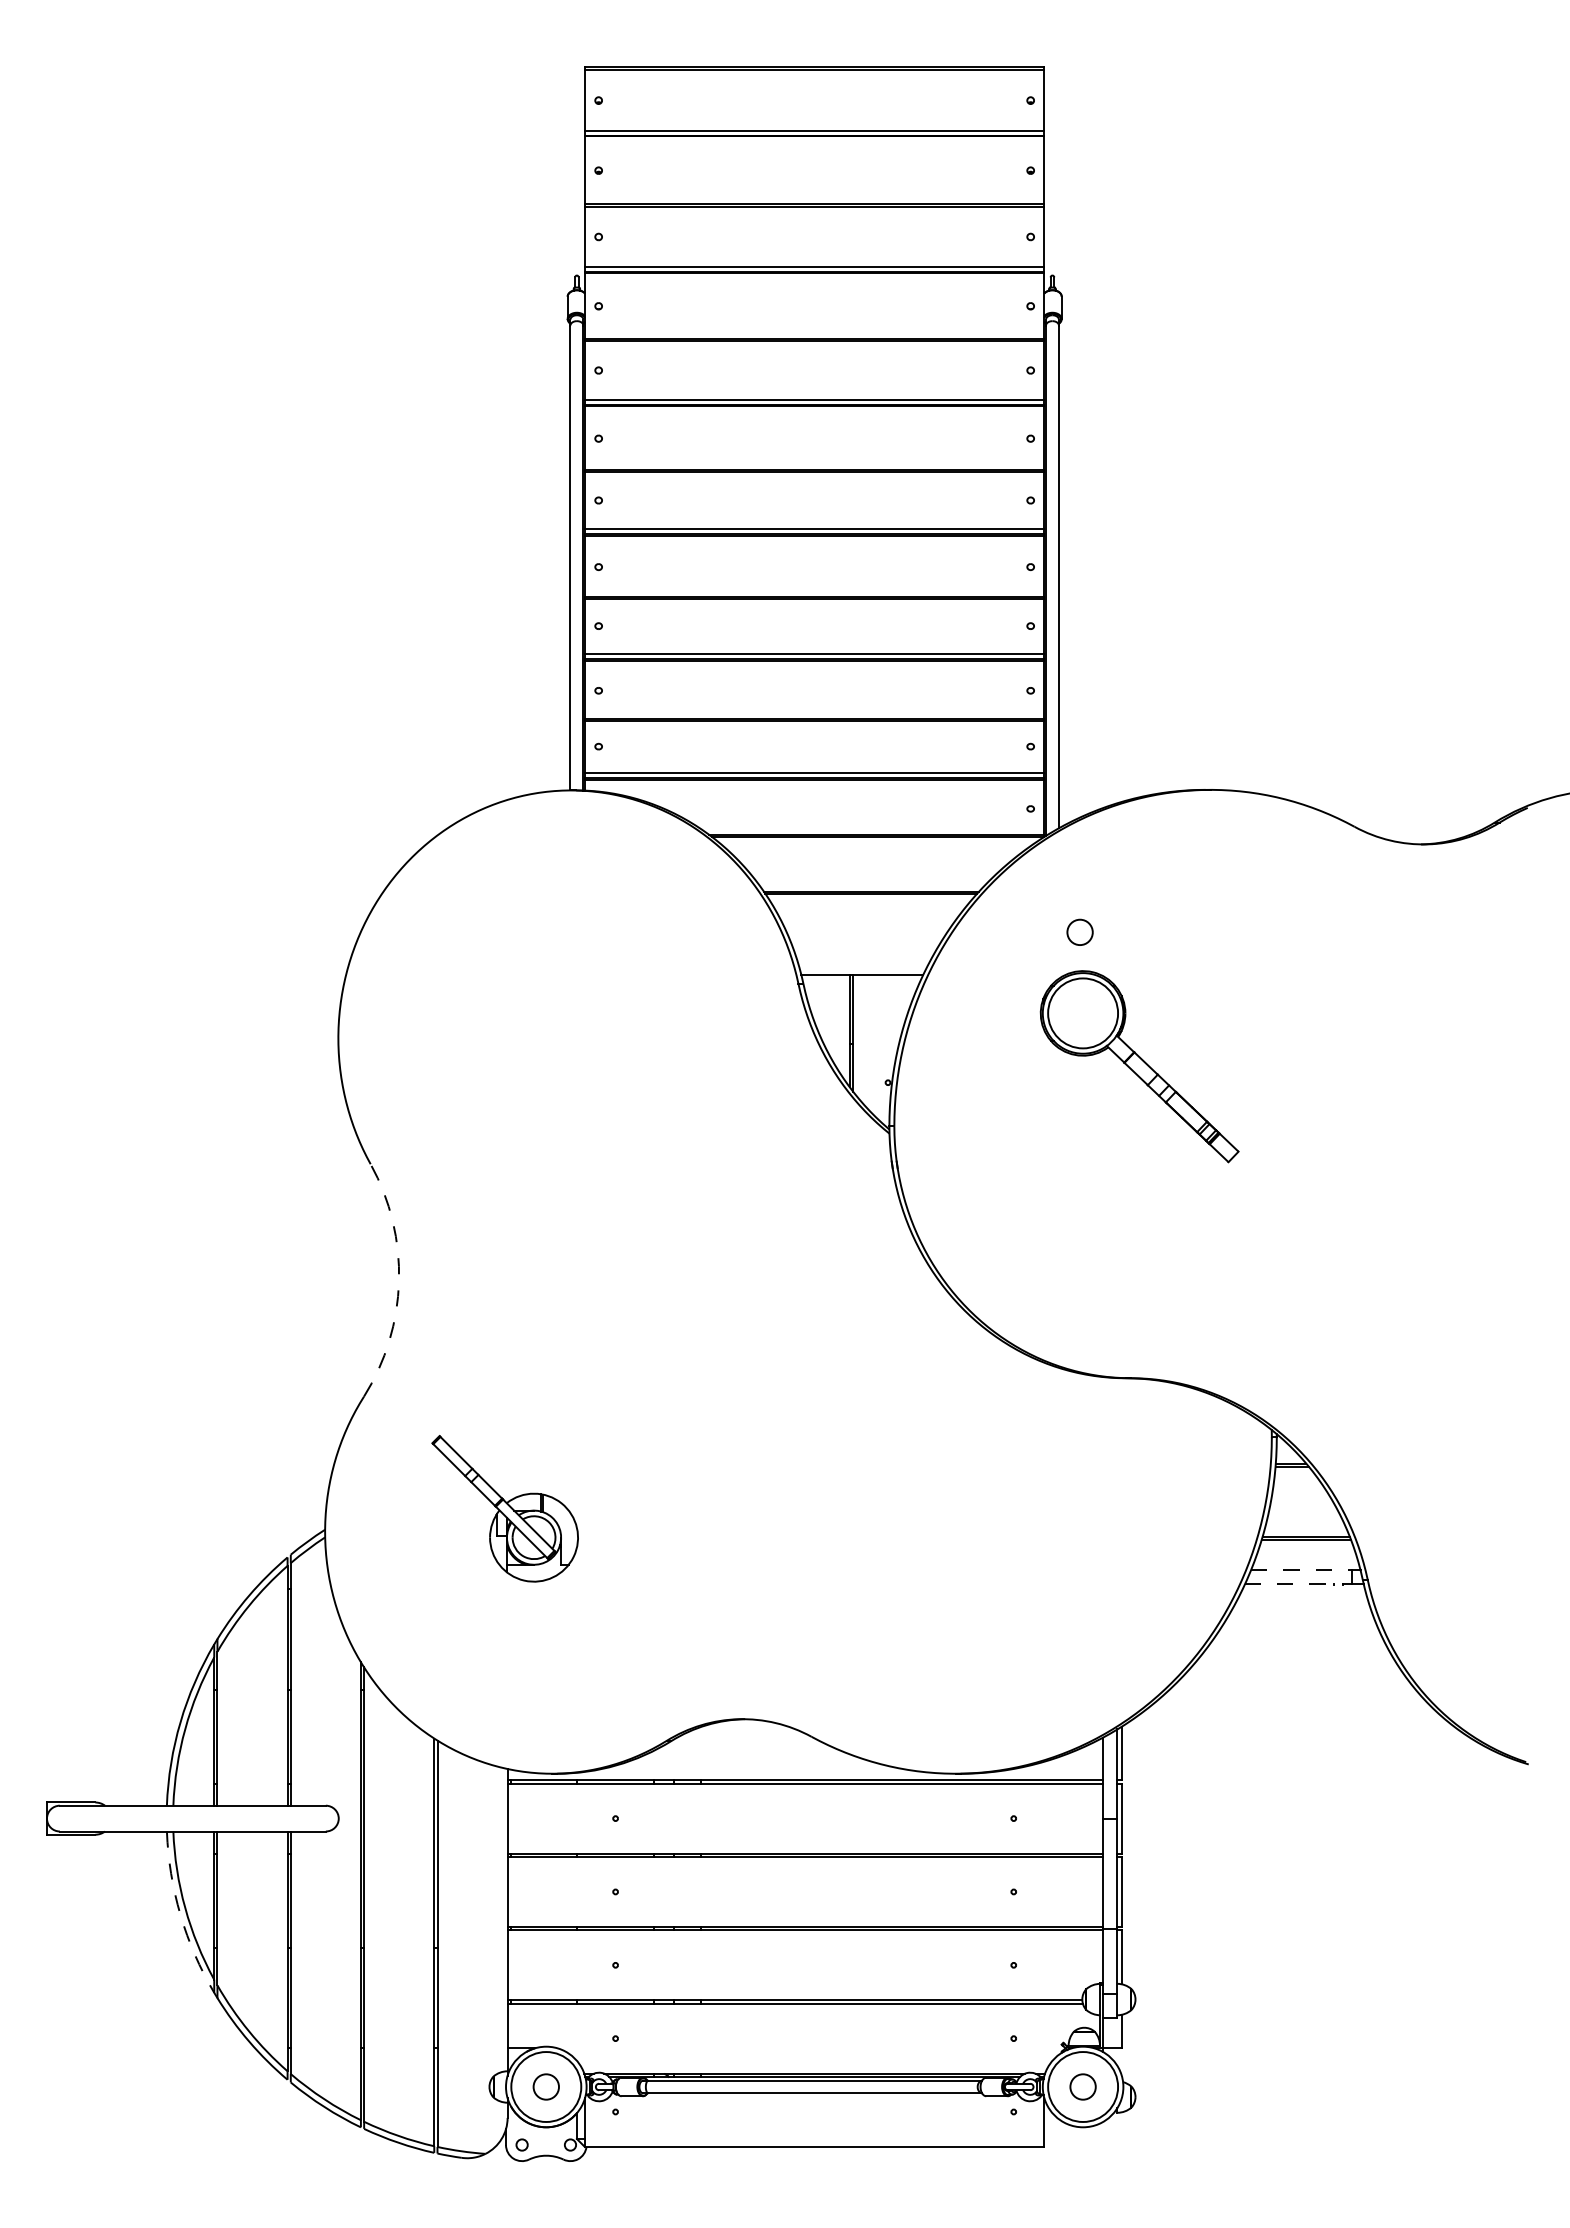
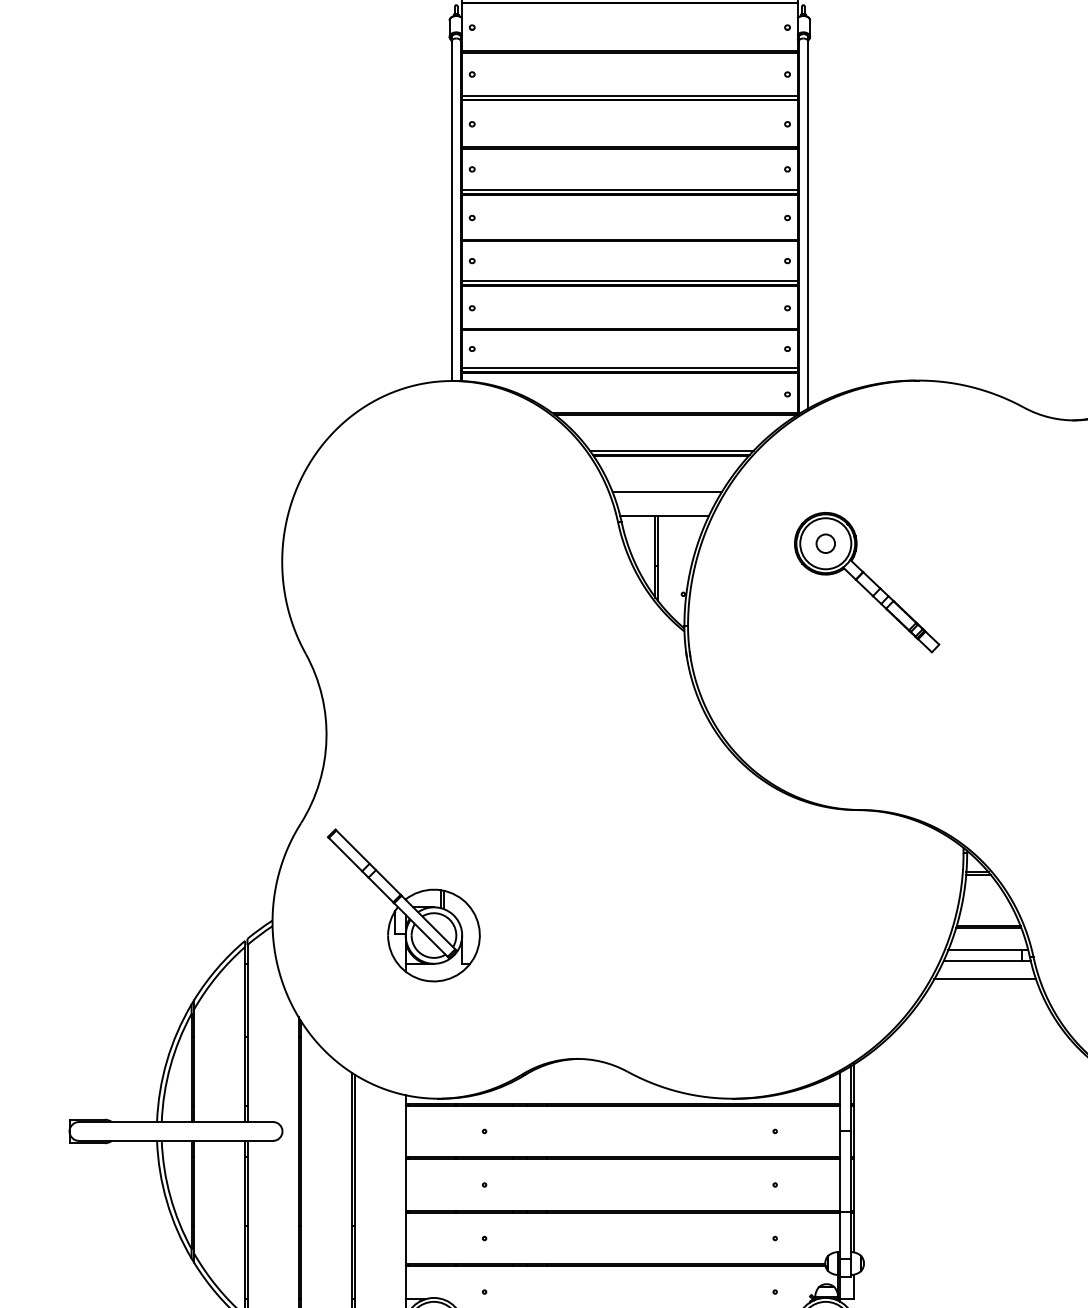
line: (872, 886) -> (672, 451), added
circle: (1079, 931) -> (825, 543), moved
line: (865, 943) -> (666, 492), added
arc: (399, 1281) -> (326, 739), dashed -> solid
part: (505, 1508) -> (404, 905), size x1.43
line: (1301, 1569) -> (985, 949), dashed -> solid
line: (1298, 1584) -> (983, 960), dashed -> solid
line: (1301, 1610) -> (985, 979), added
arc: (180, 1915) -> (166, 1202), dashed -> solid

